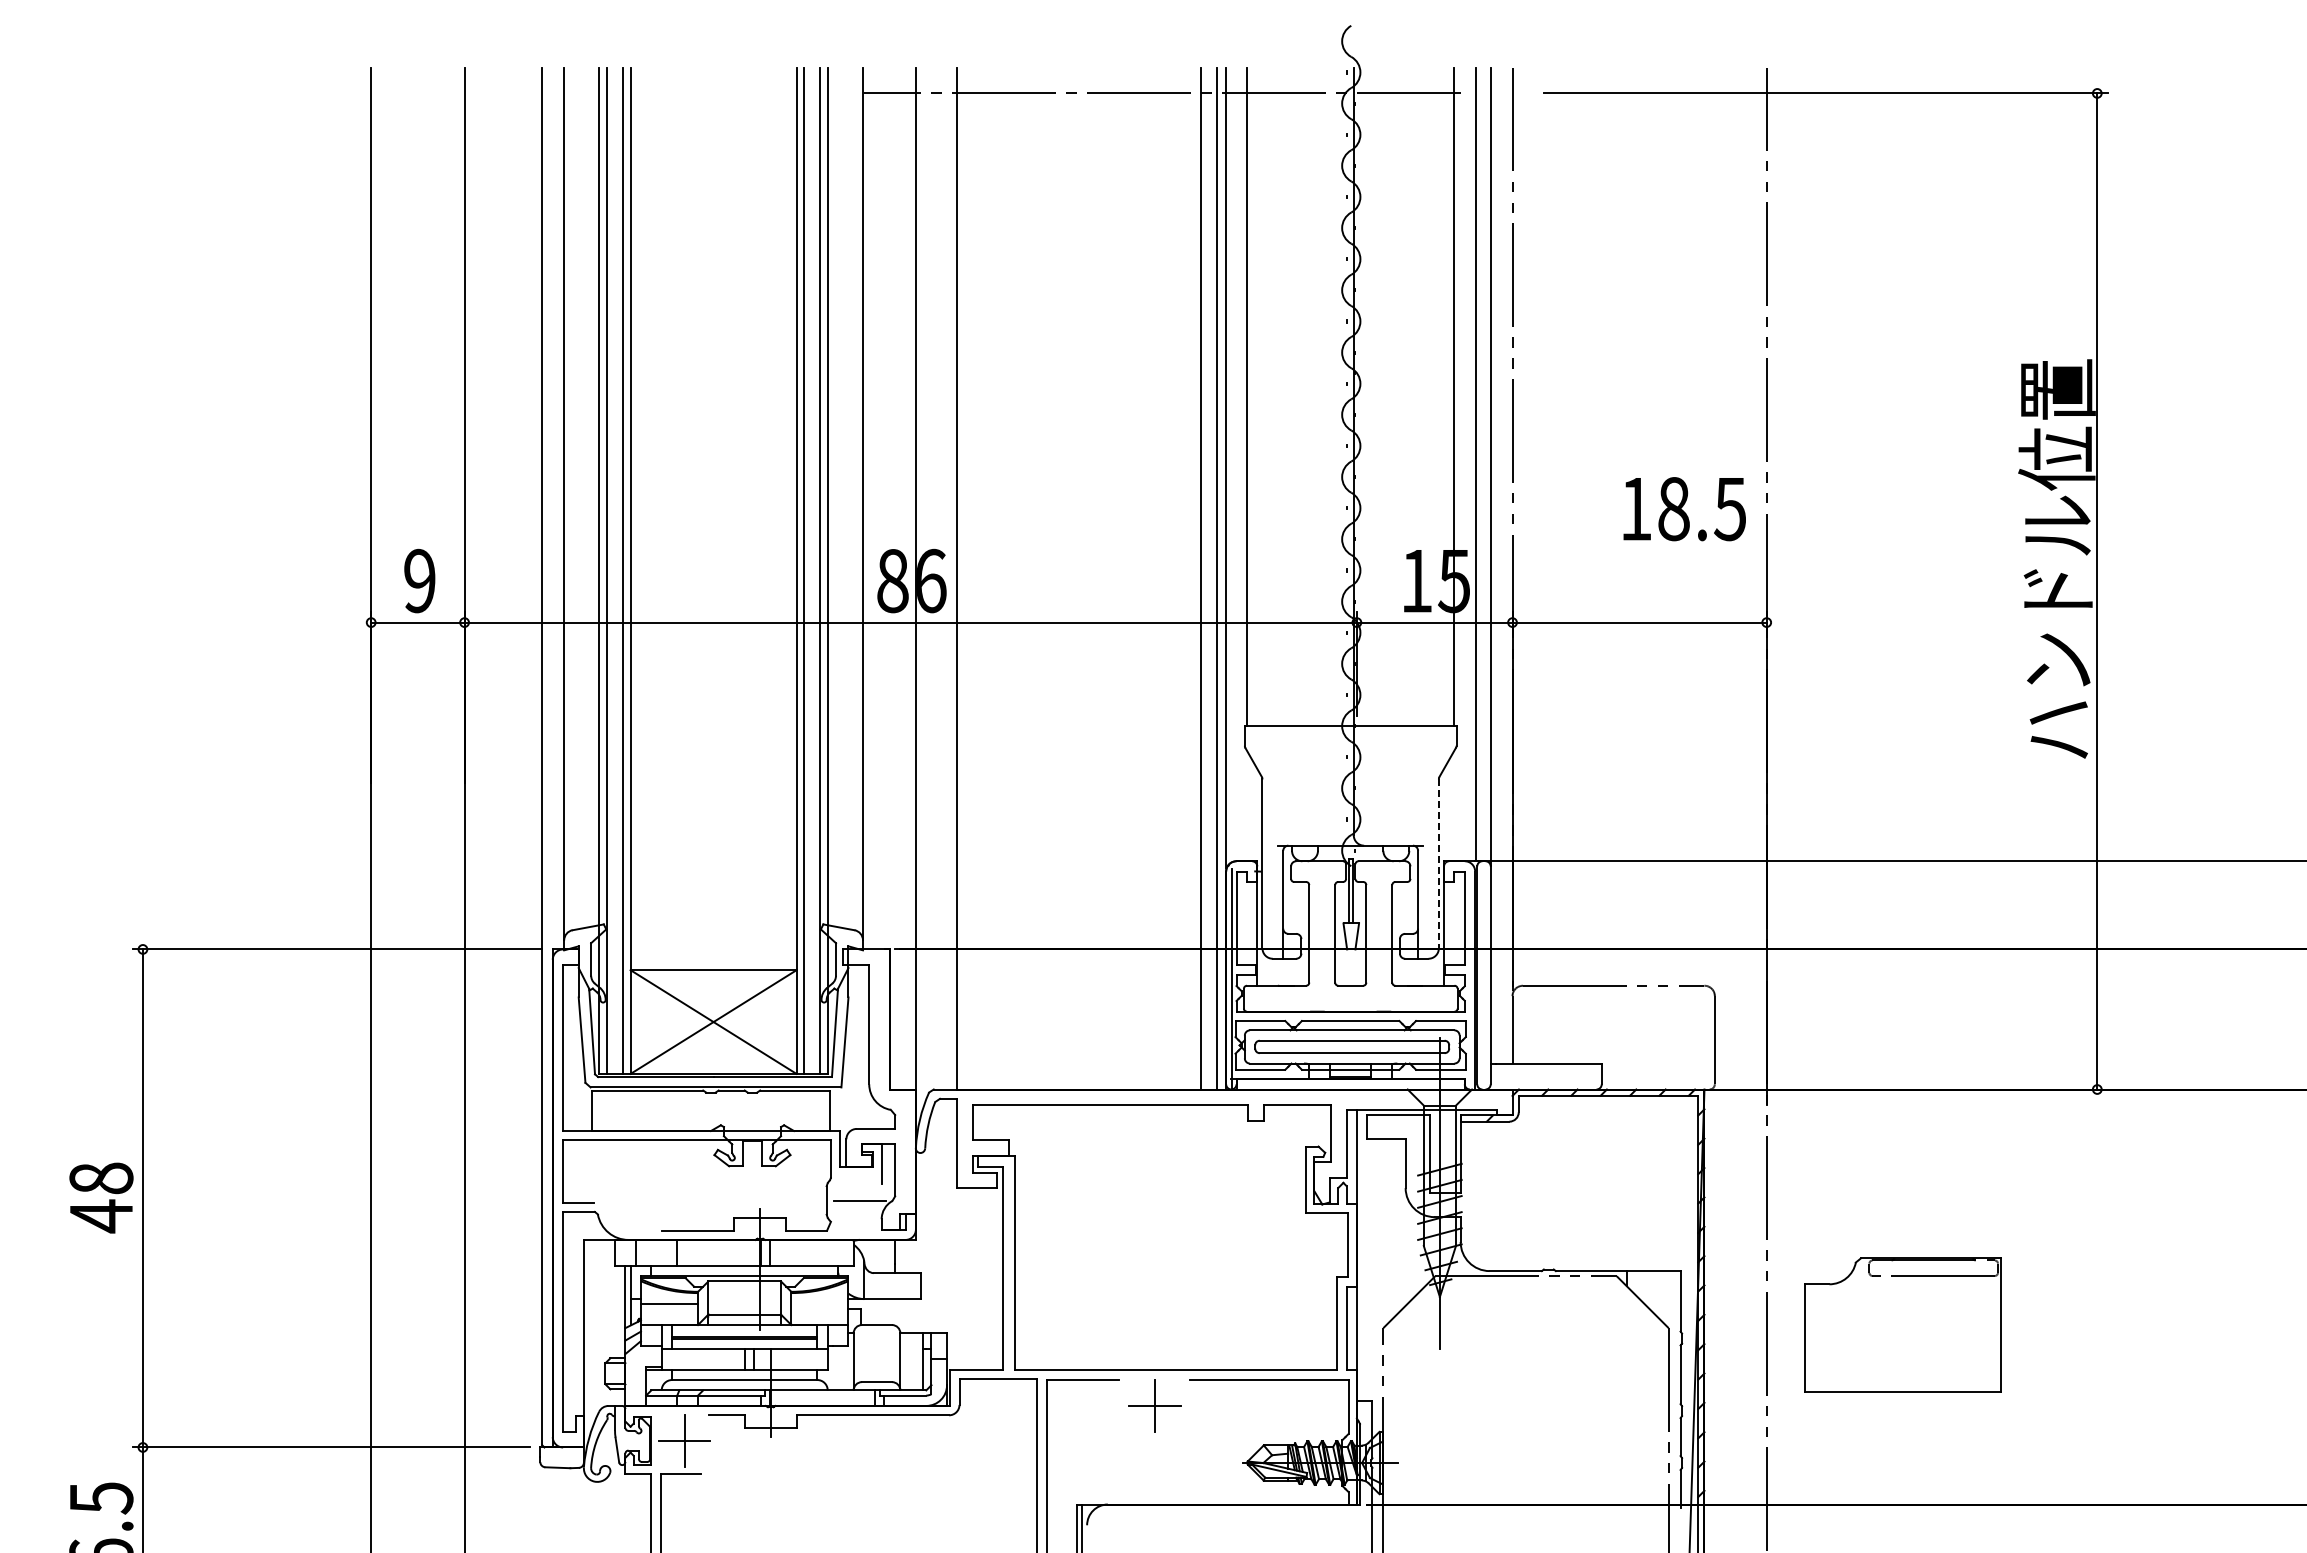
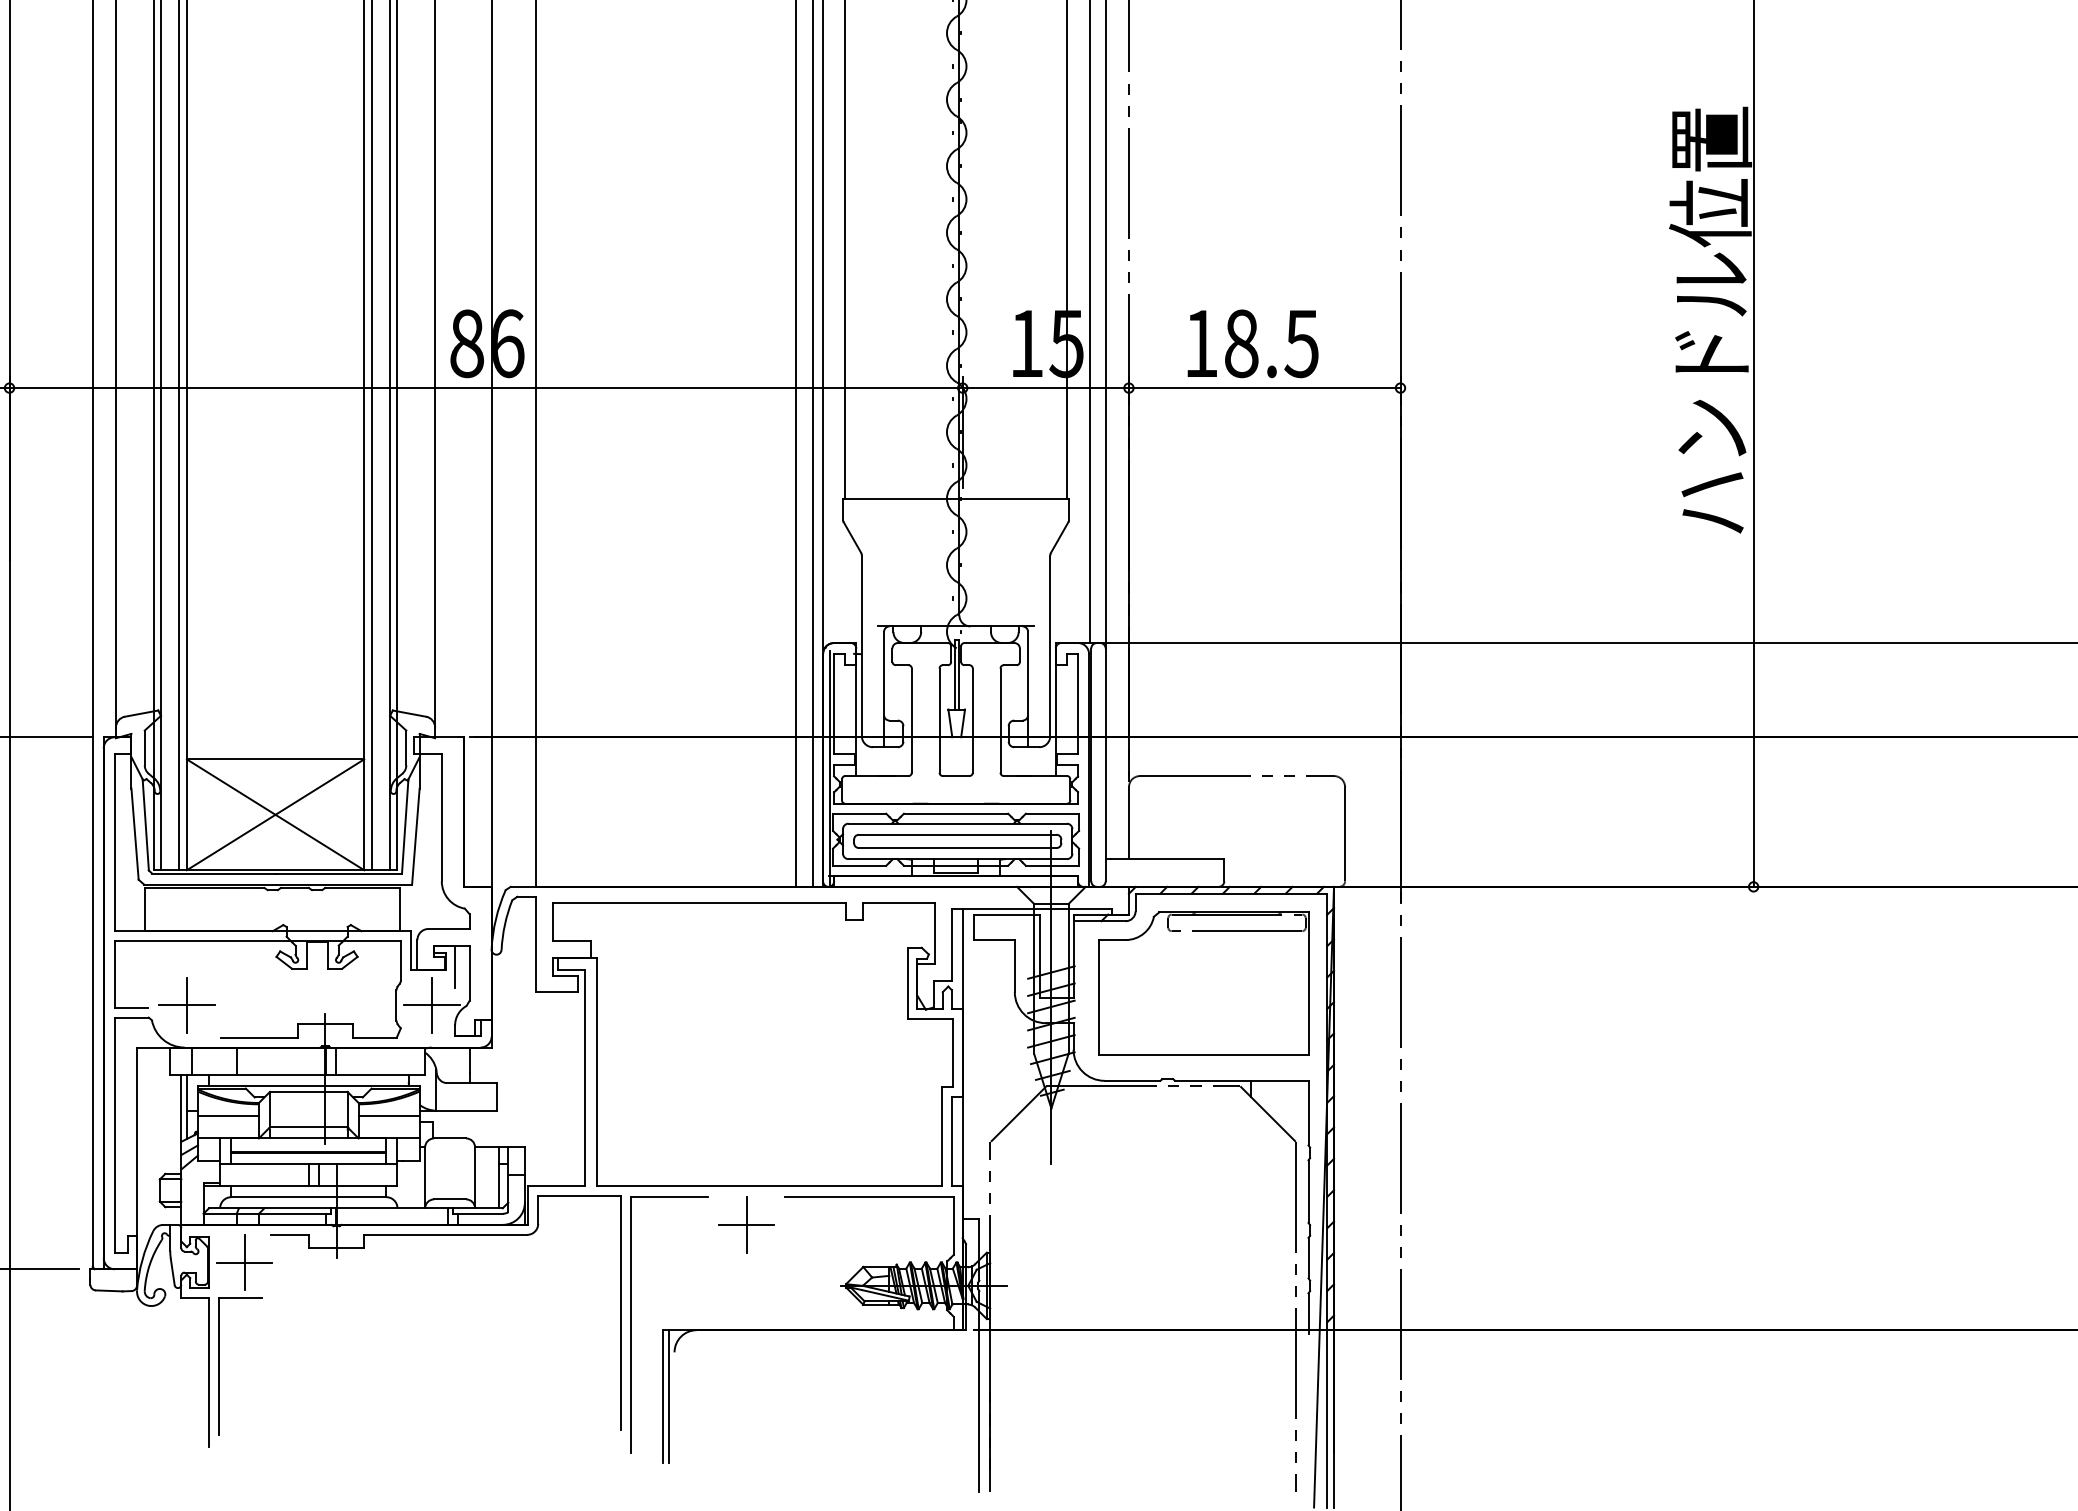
text: (1684, 509) -> (1252, 344), moved
line: (1438, 864) -> (1049, 646), dashed -> solid
part: (630, 1200) -> (186, 1005), added
line: (859, 1200) -> (431, 1005), added
line: (819, 1303) -> (388, 1115), added
part: (1902, 1324) -> (1203, 982), moved

